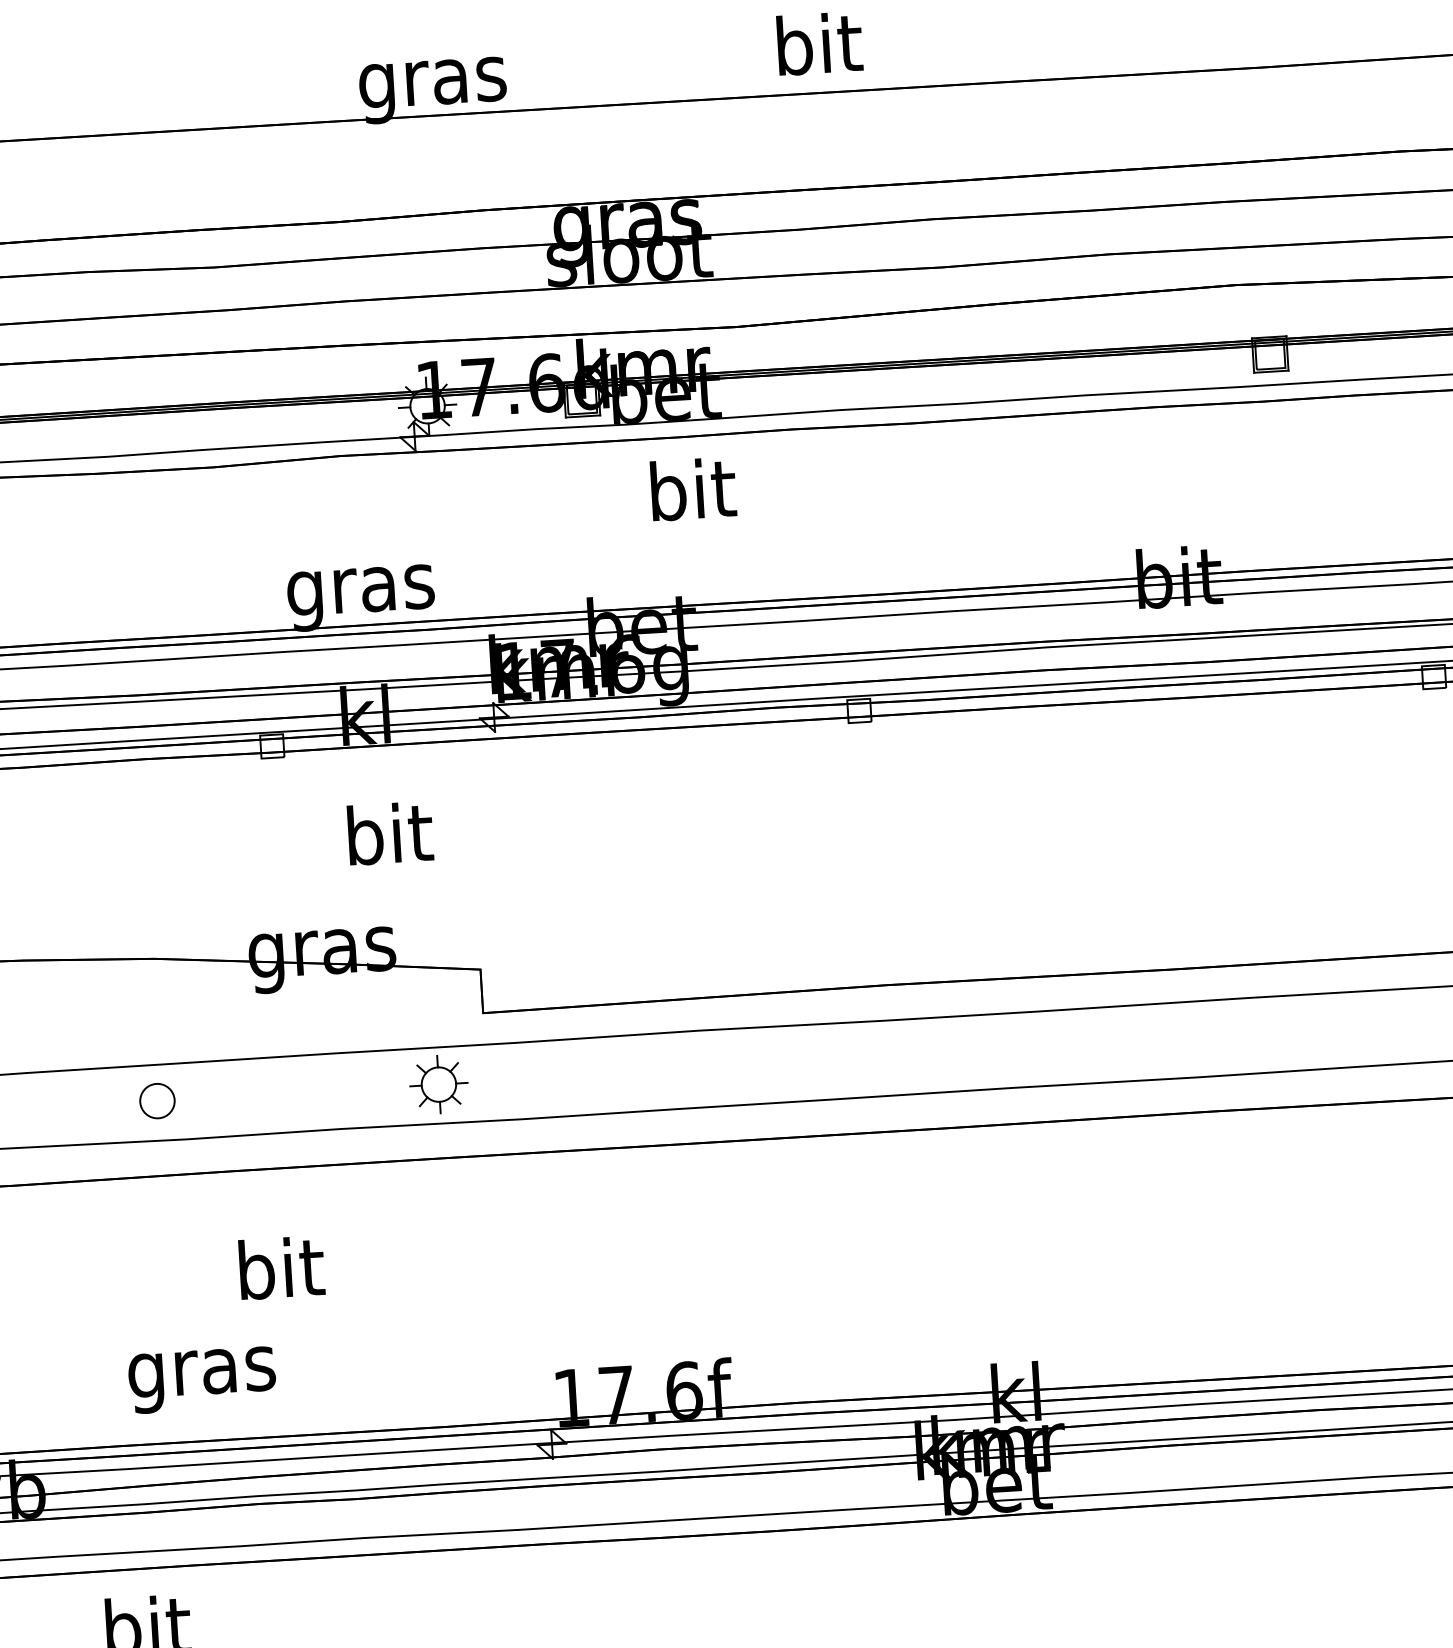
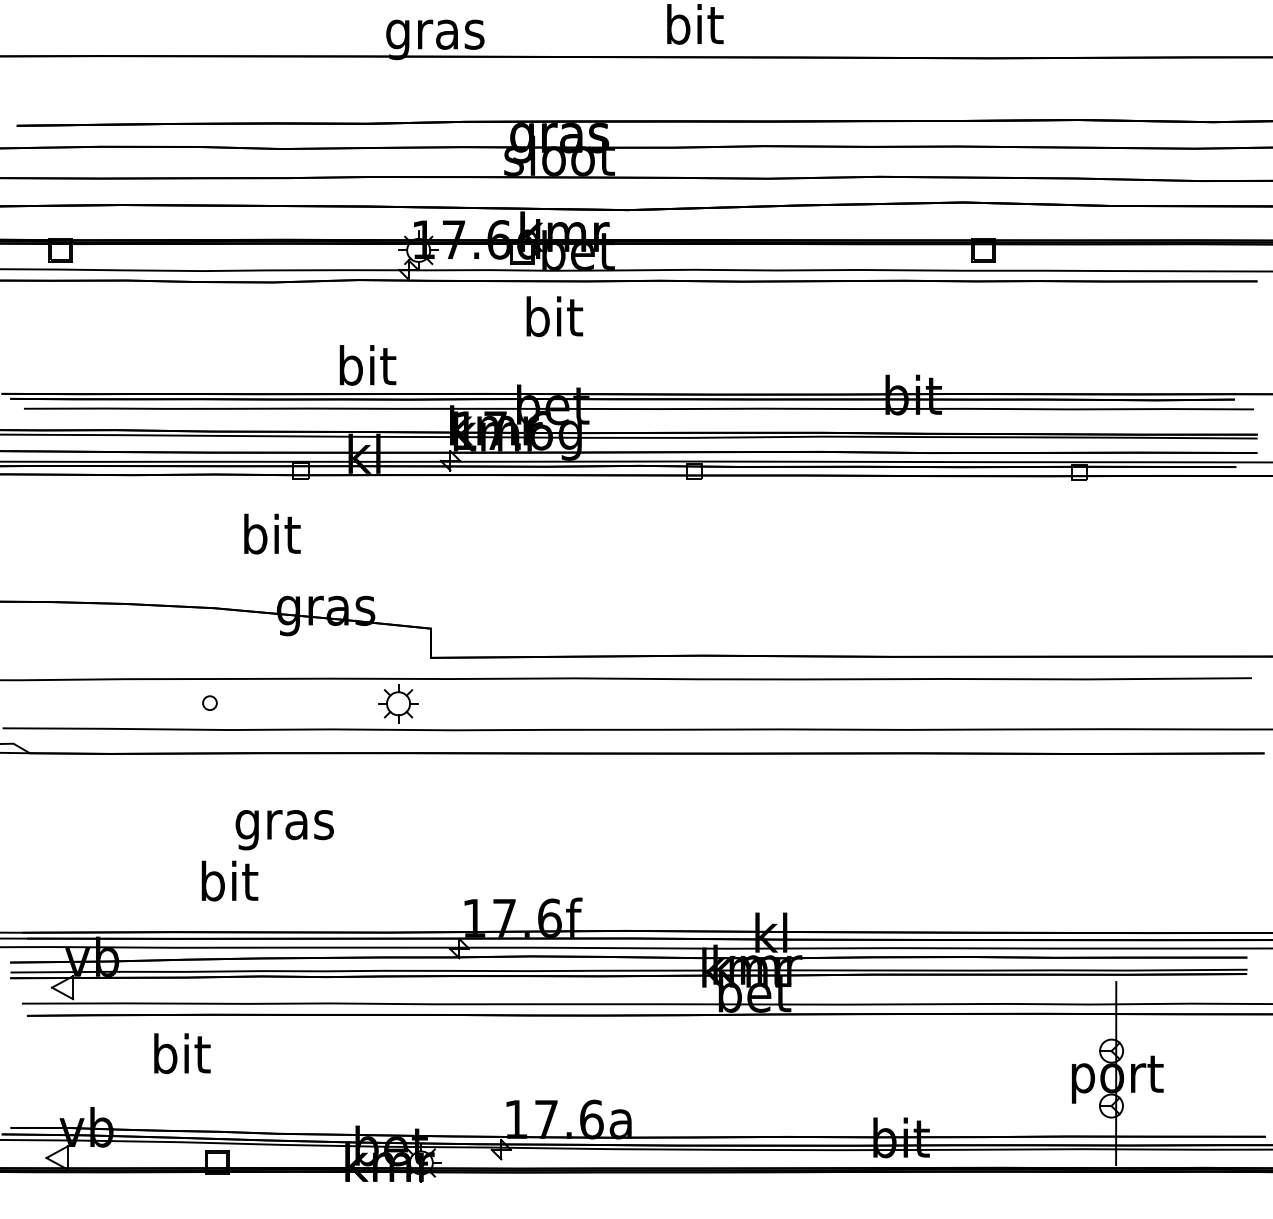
text: (692, 489) -> (554, 316), moved
text: (360, 590) -> (366, 370), gras -> bit
text: (390, 832) -> (272, 533), moved
part: (156, 1099) -> (209, 702), size x0.6
text: (279, 1275) -> (284, 824), bit -> gras
text: (201, 1371) -> (228, 885), gras -> bit

